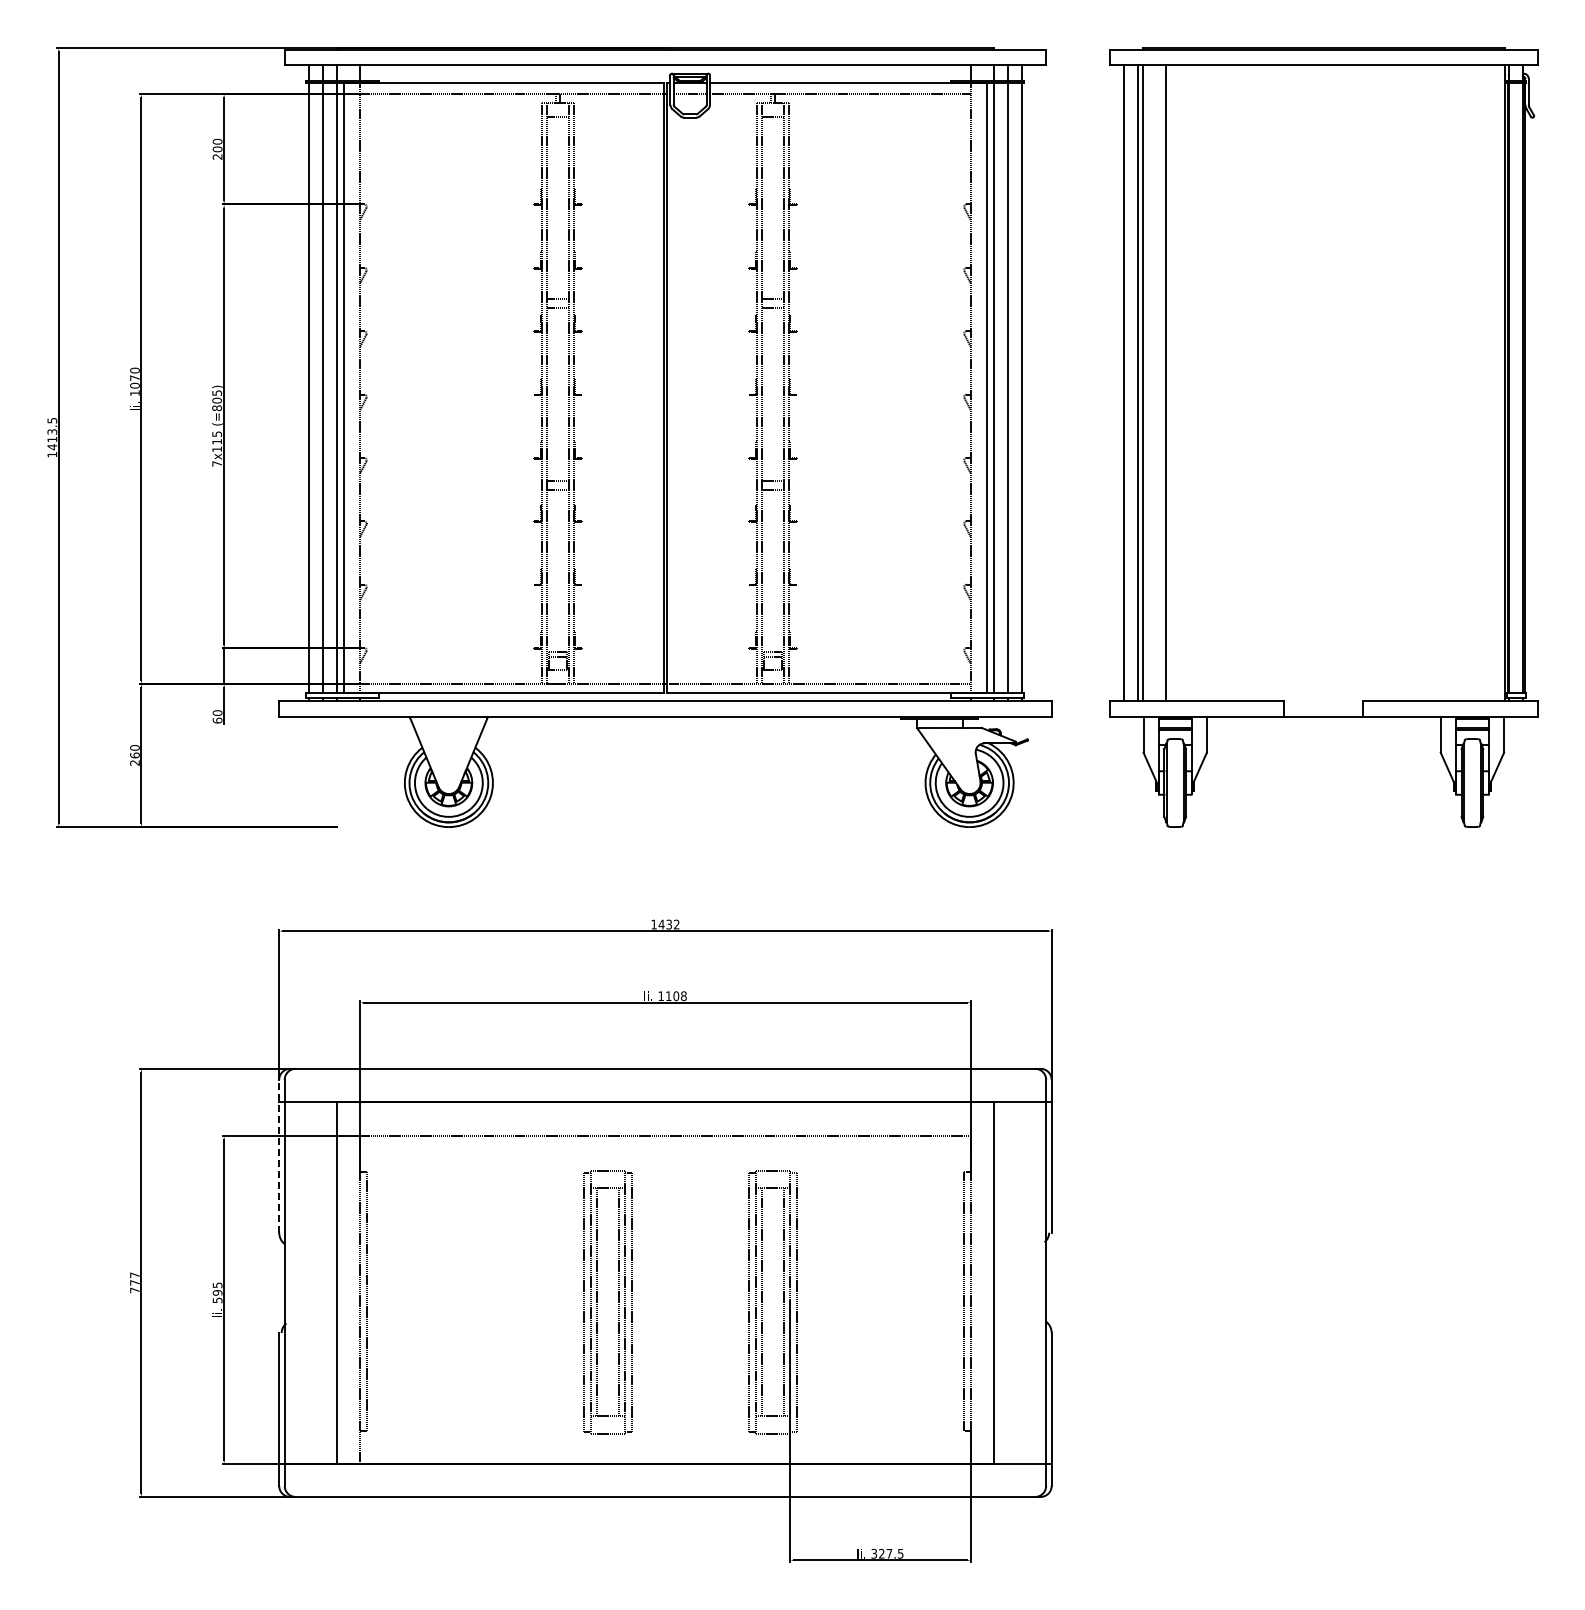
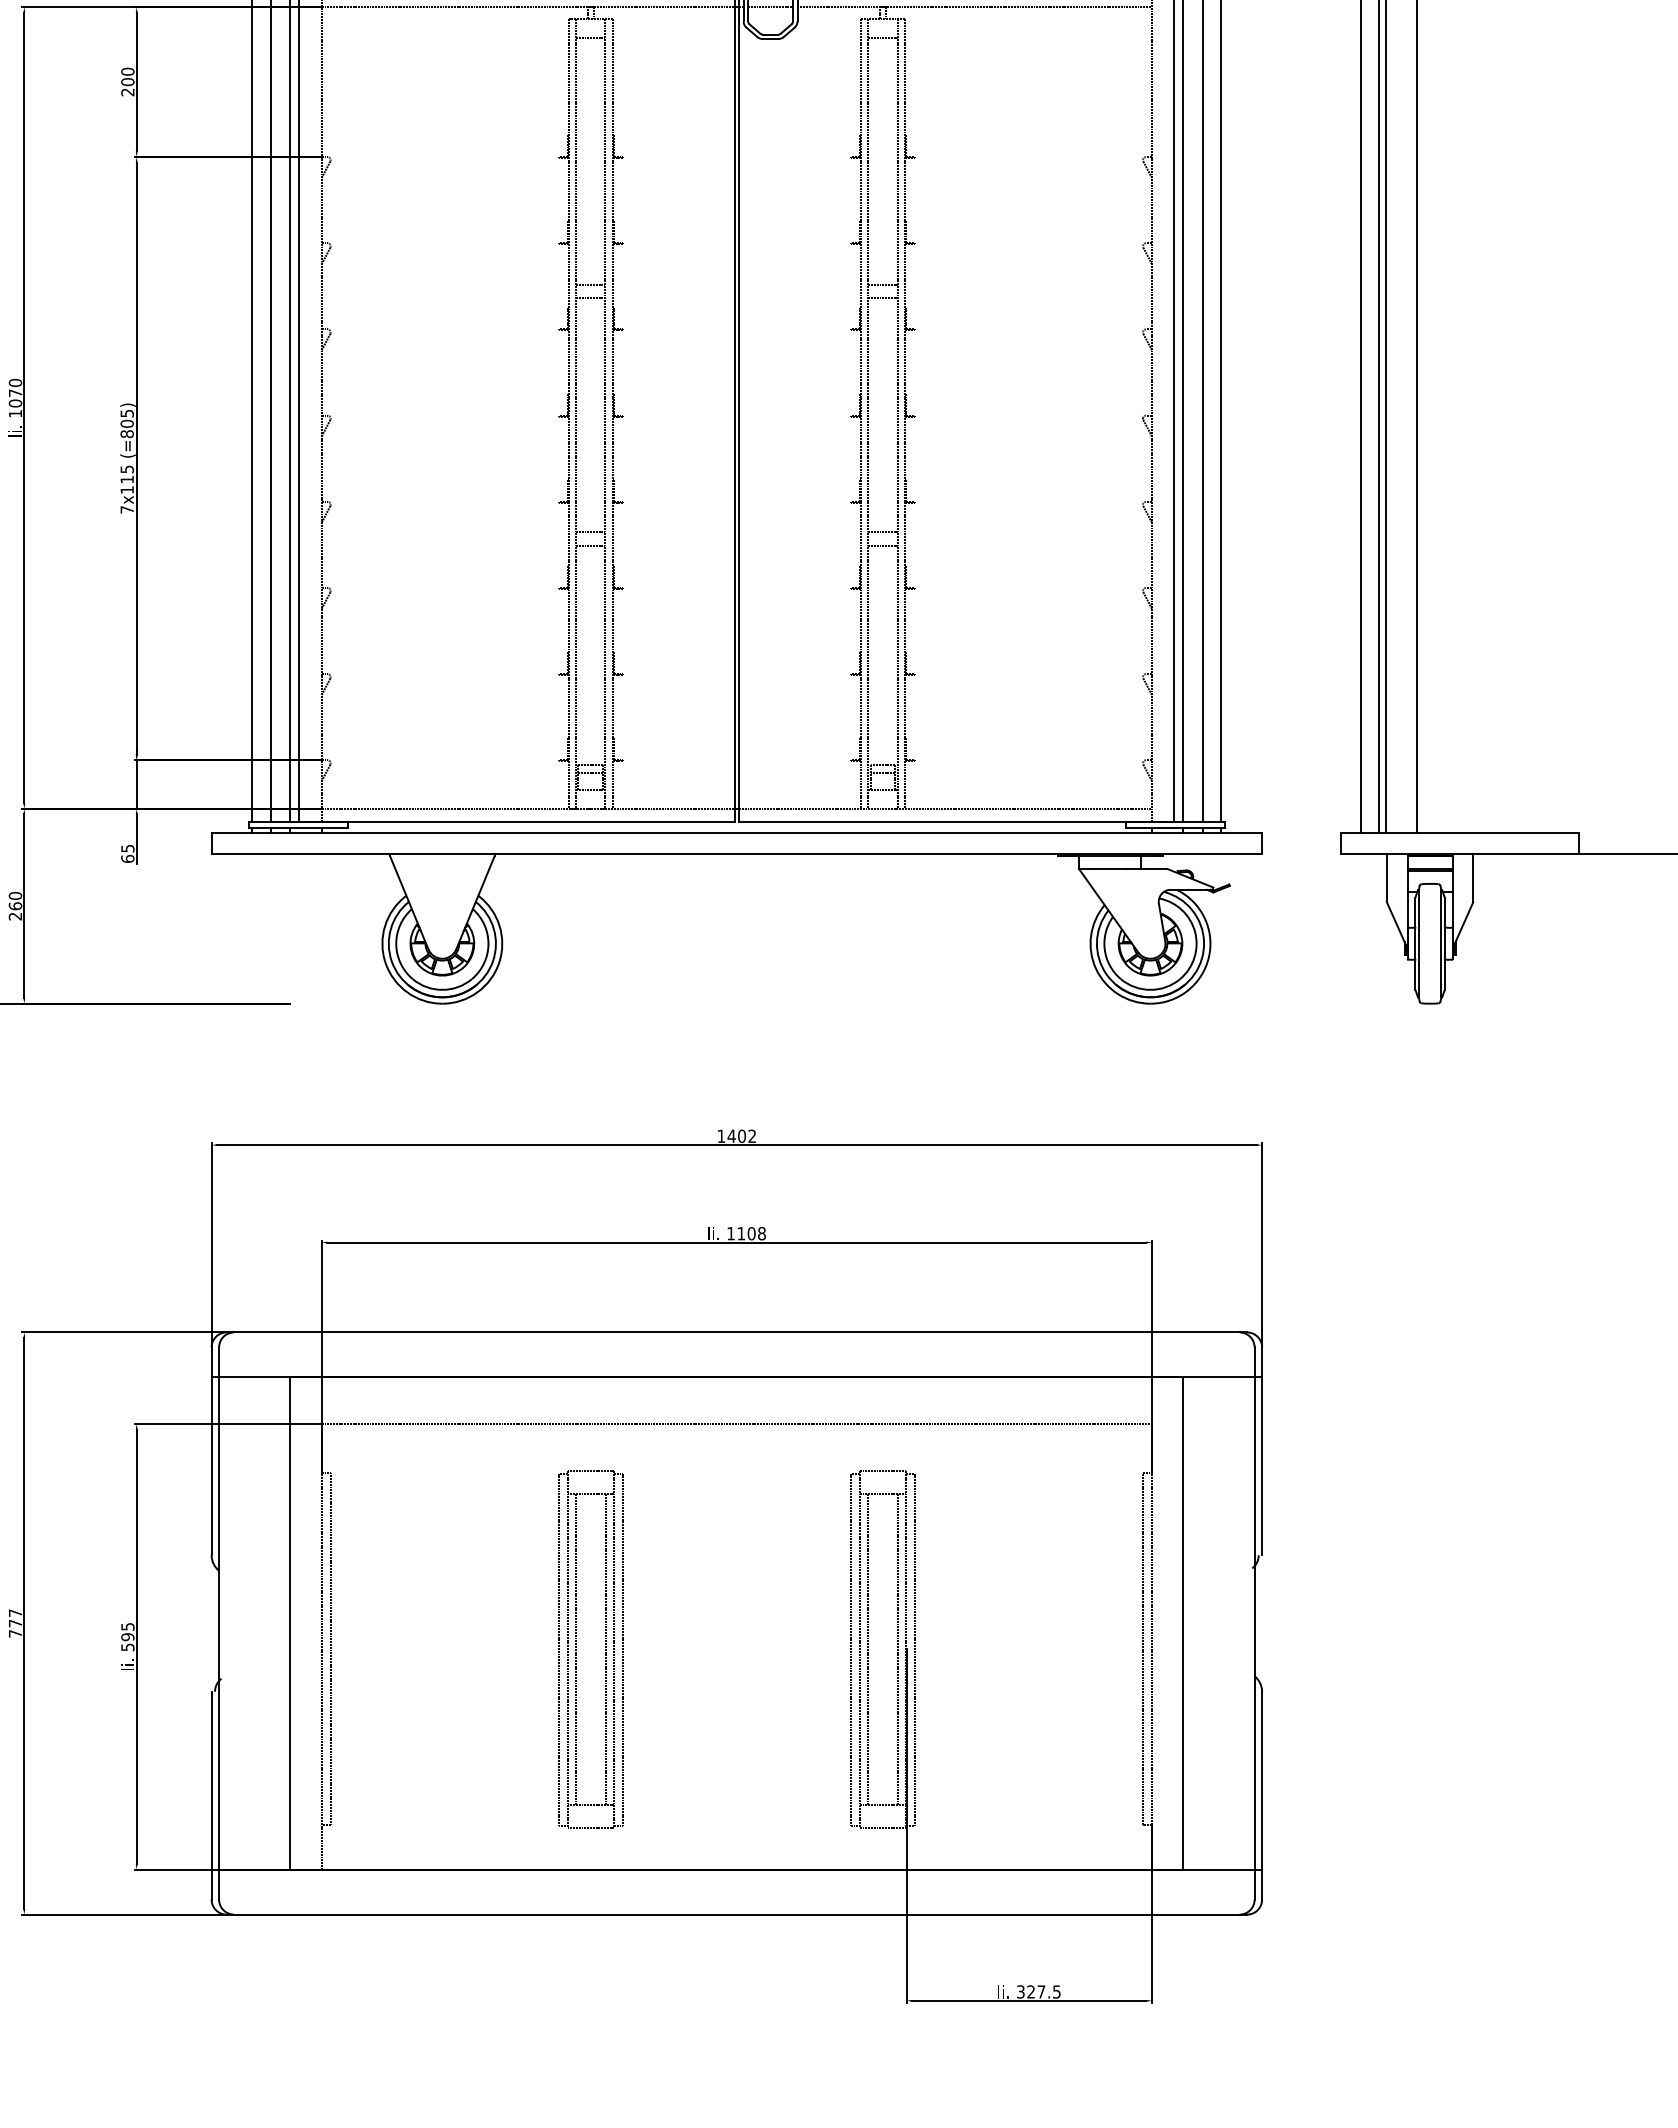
text: (217, 712) -> (127, 847), 60 -> 65
text: (669, 924) -> (742, 1136), 1432 -> 1402
line: (279, 1155) -> (212, 1450), dashed -> solid
part: (597, 1302) -> (576, 1650), moved

